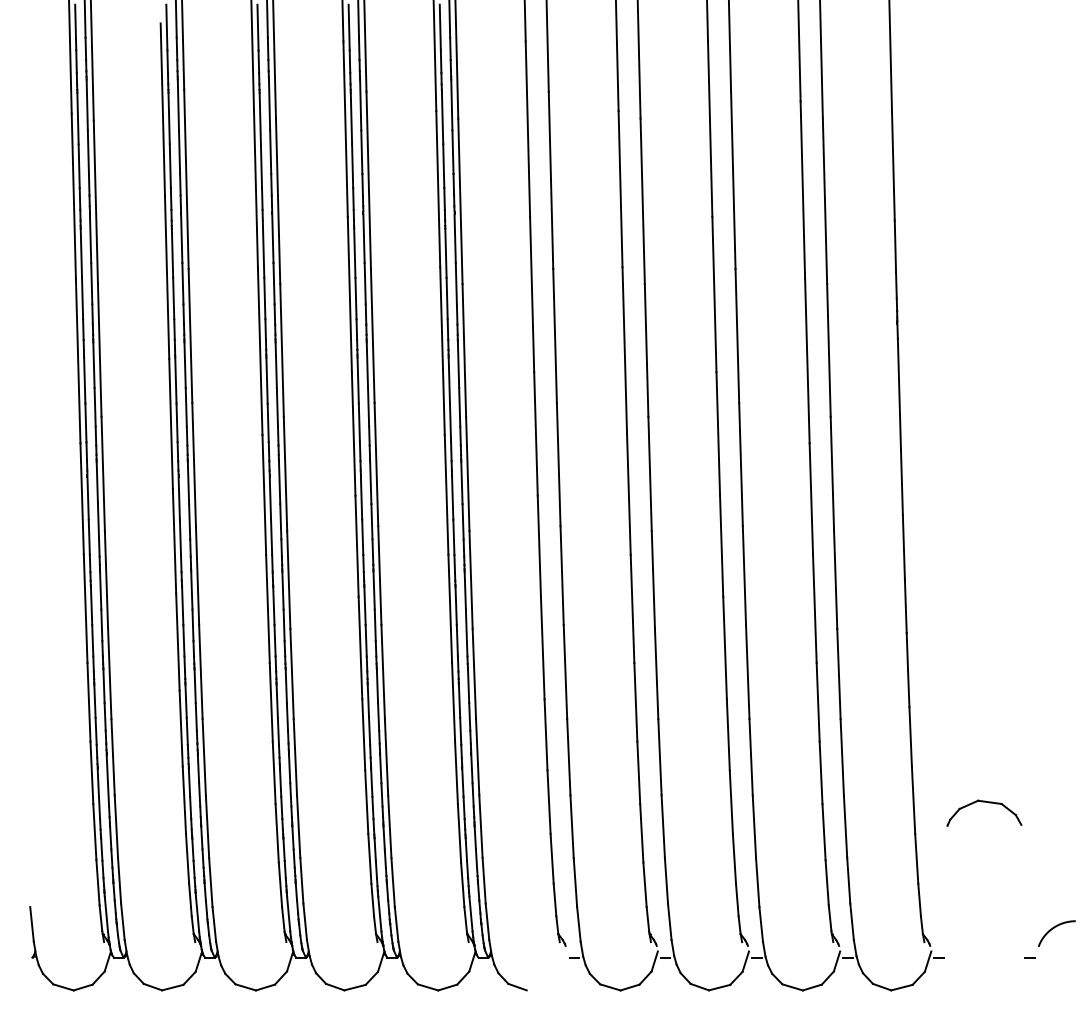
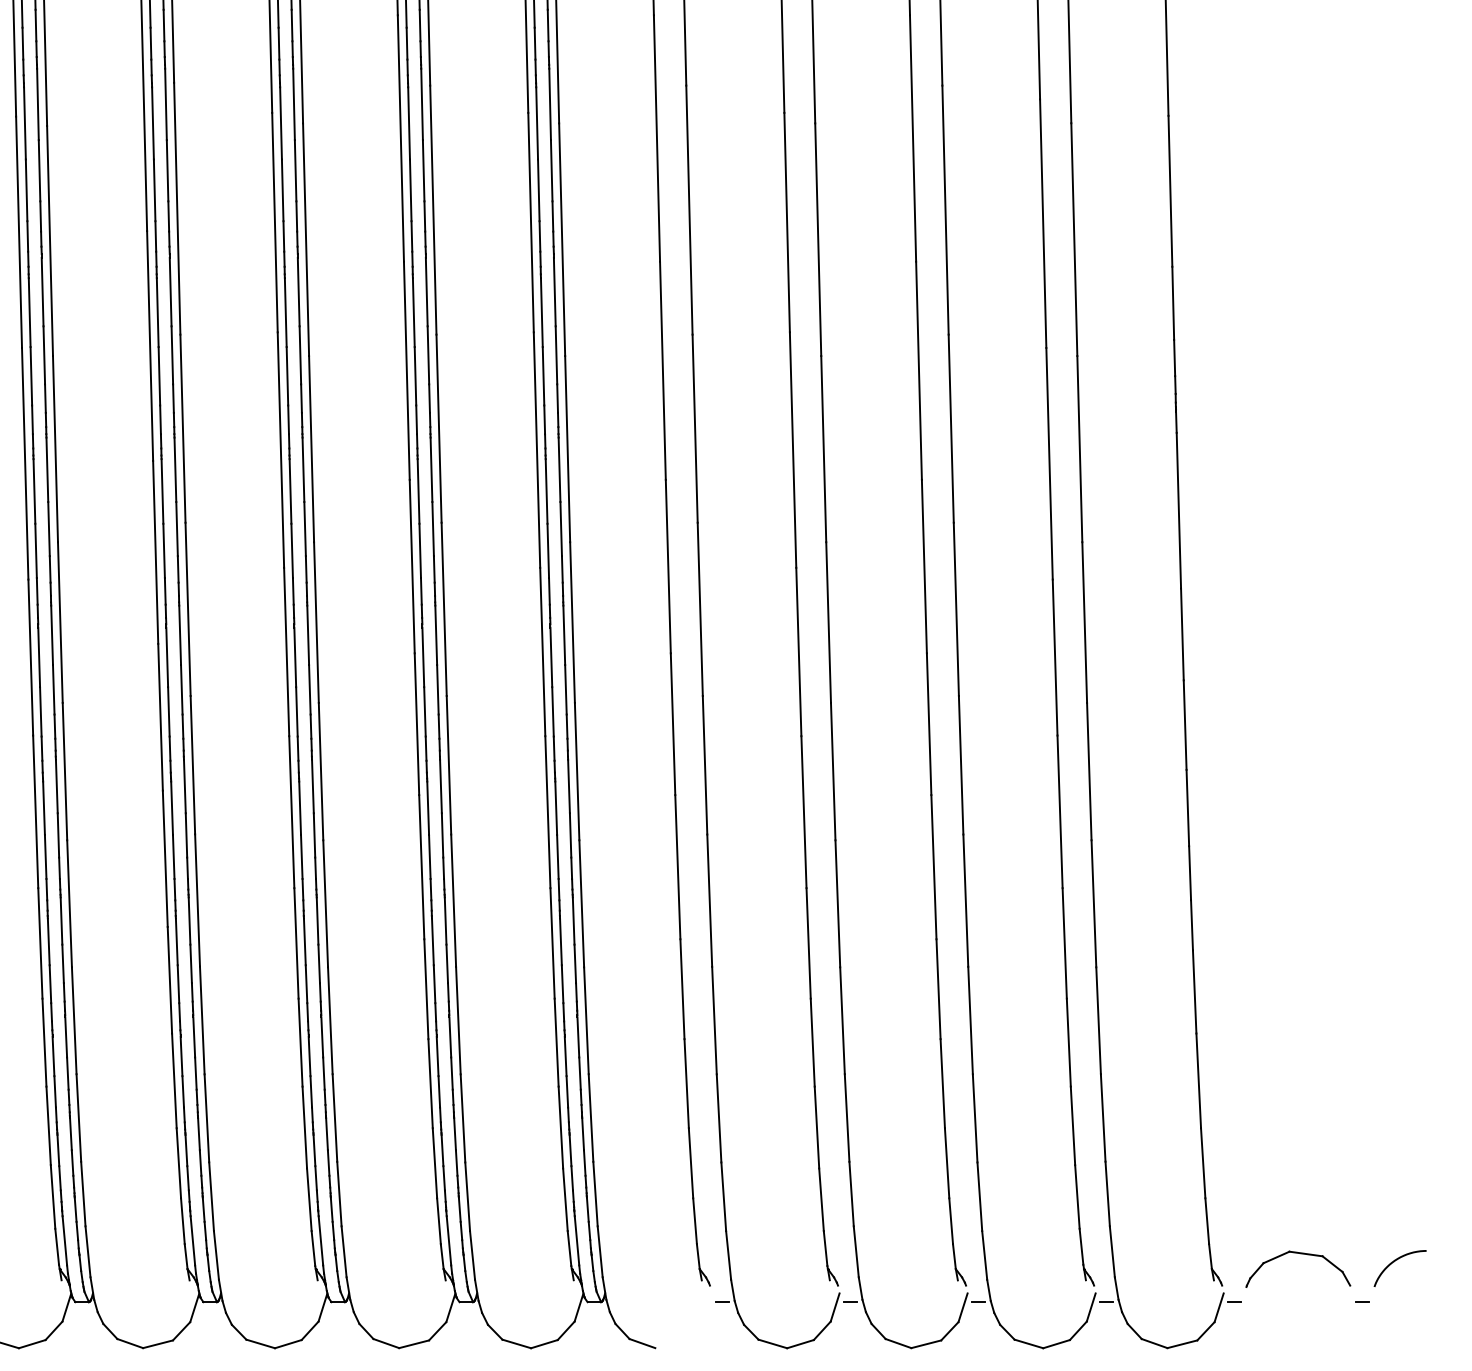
part: (988, 803) -> (1304, 1255), moved

